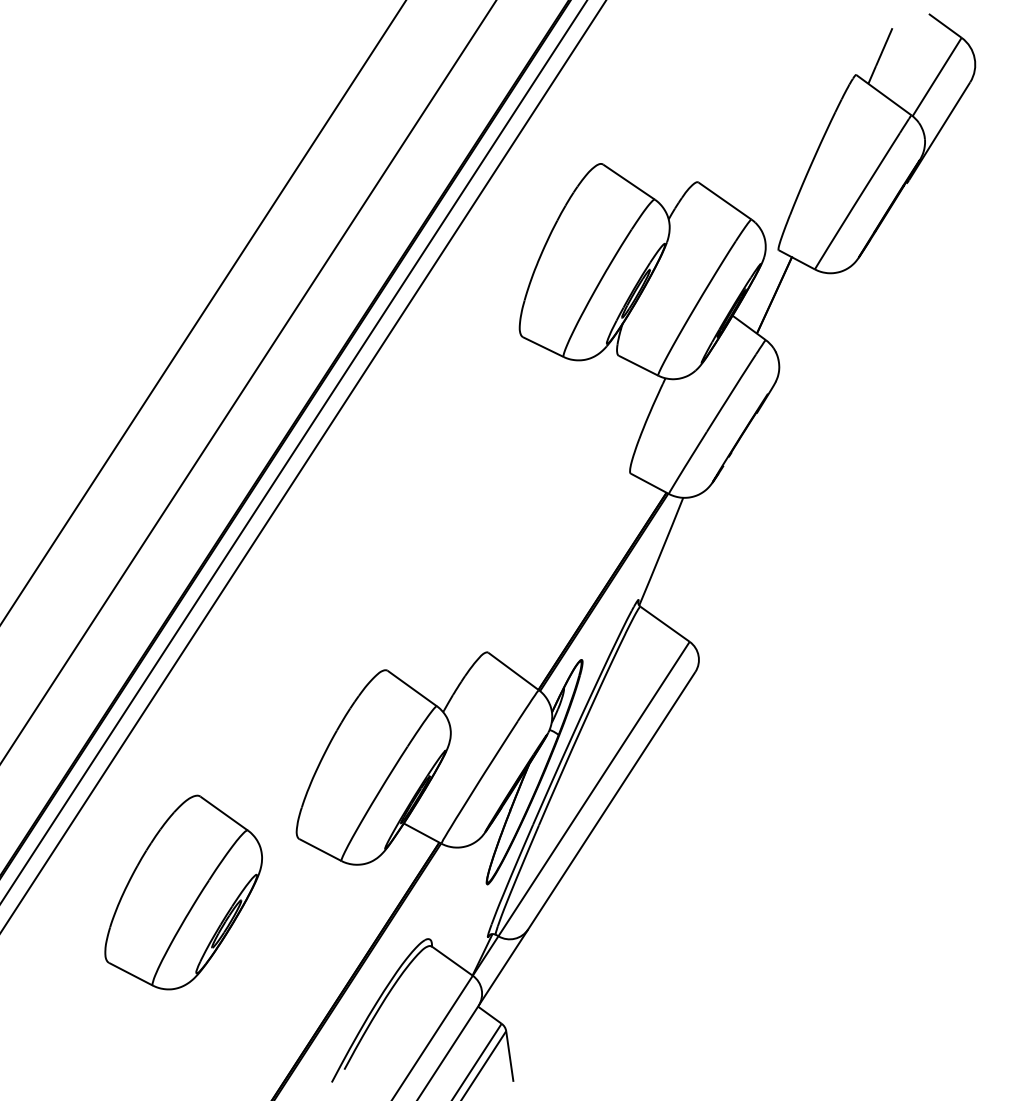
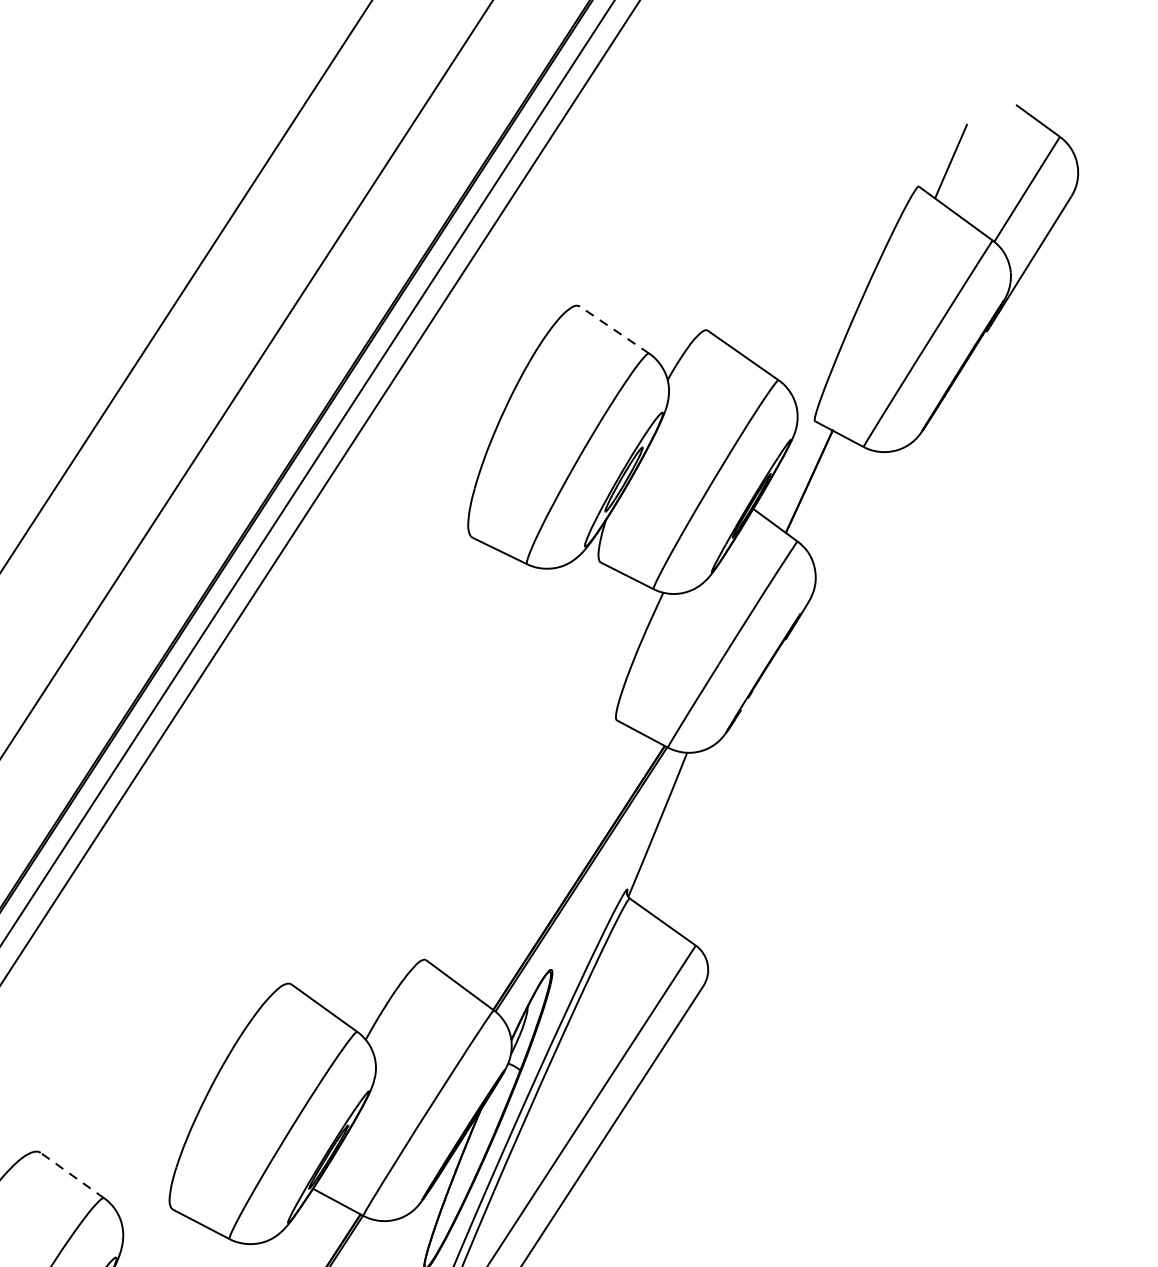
line: (628, 181) -> (613, 329), solid -> dashed
line: (223, 813) -> (71, 1175), solid -> dashed

